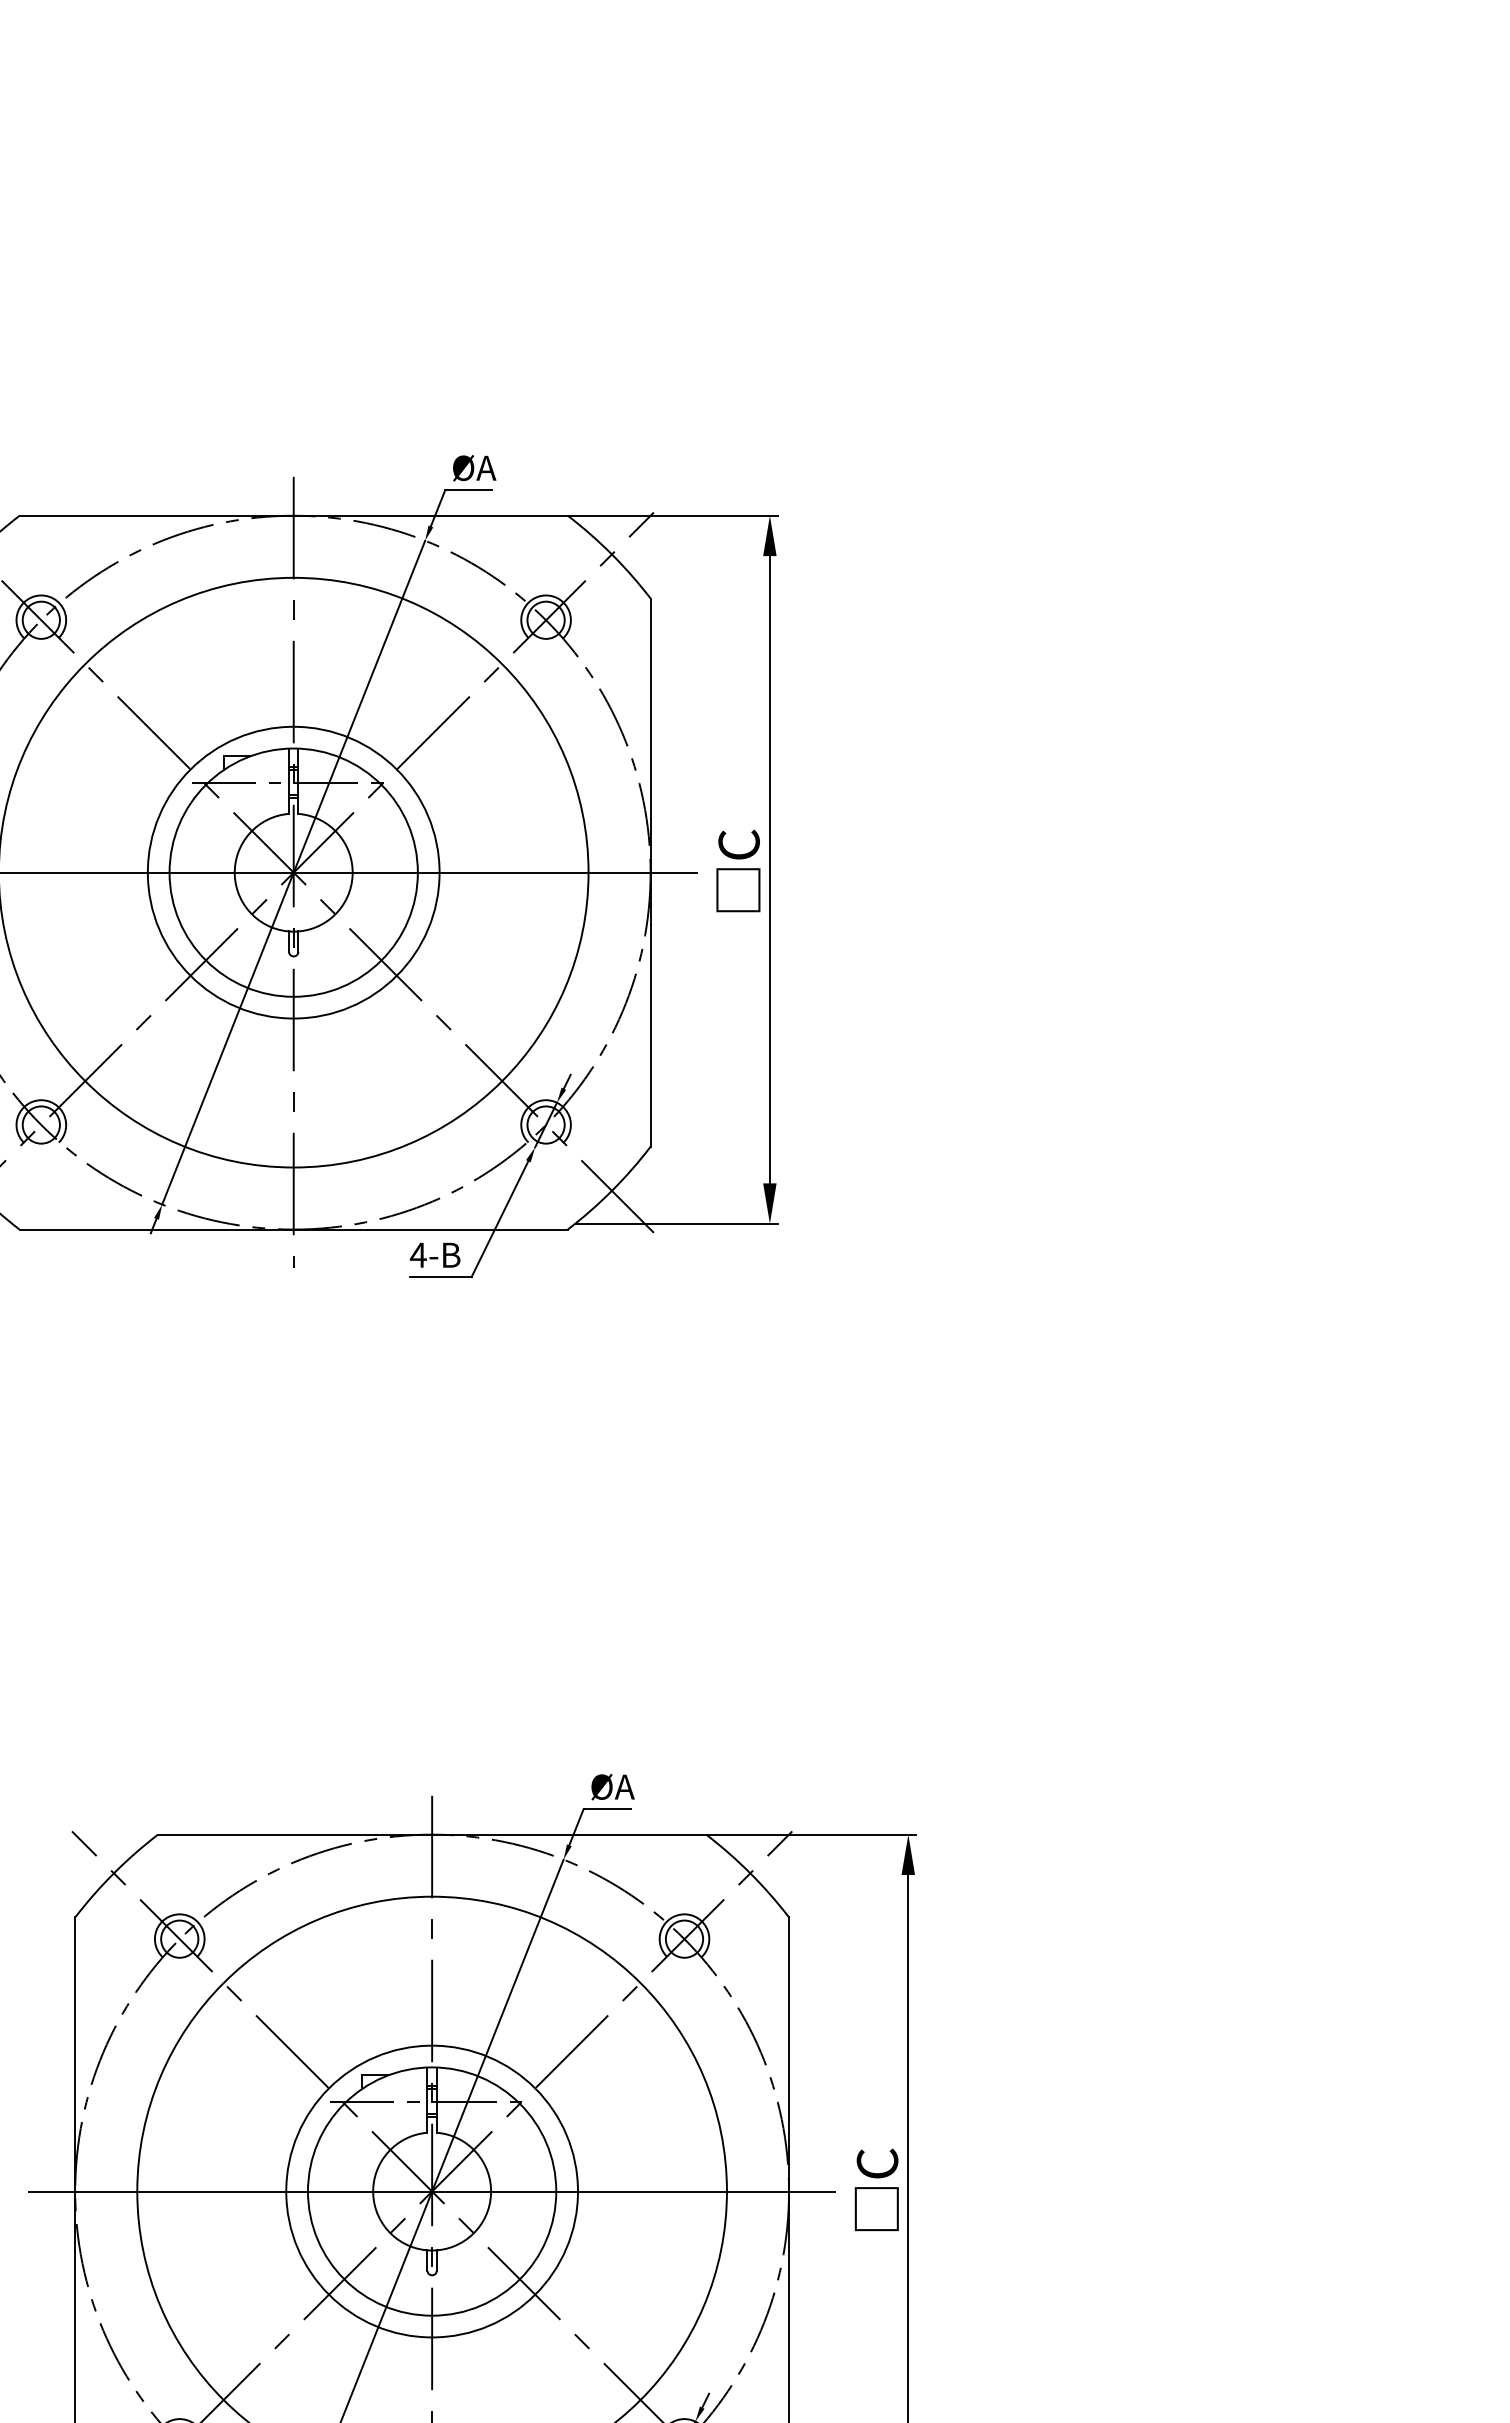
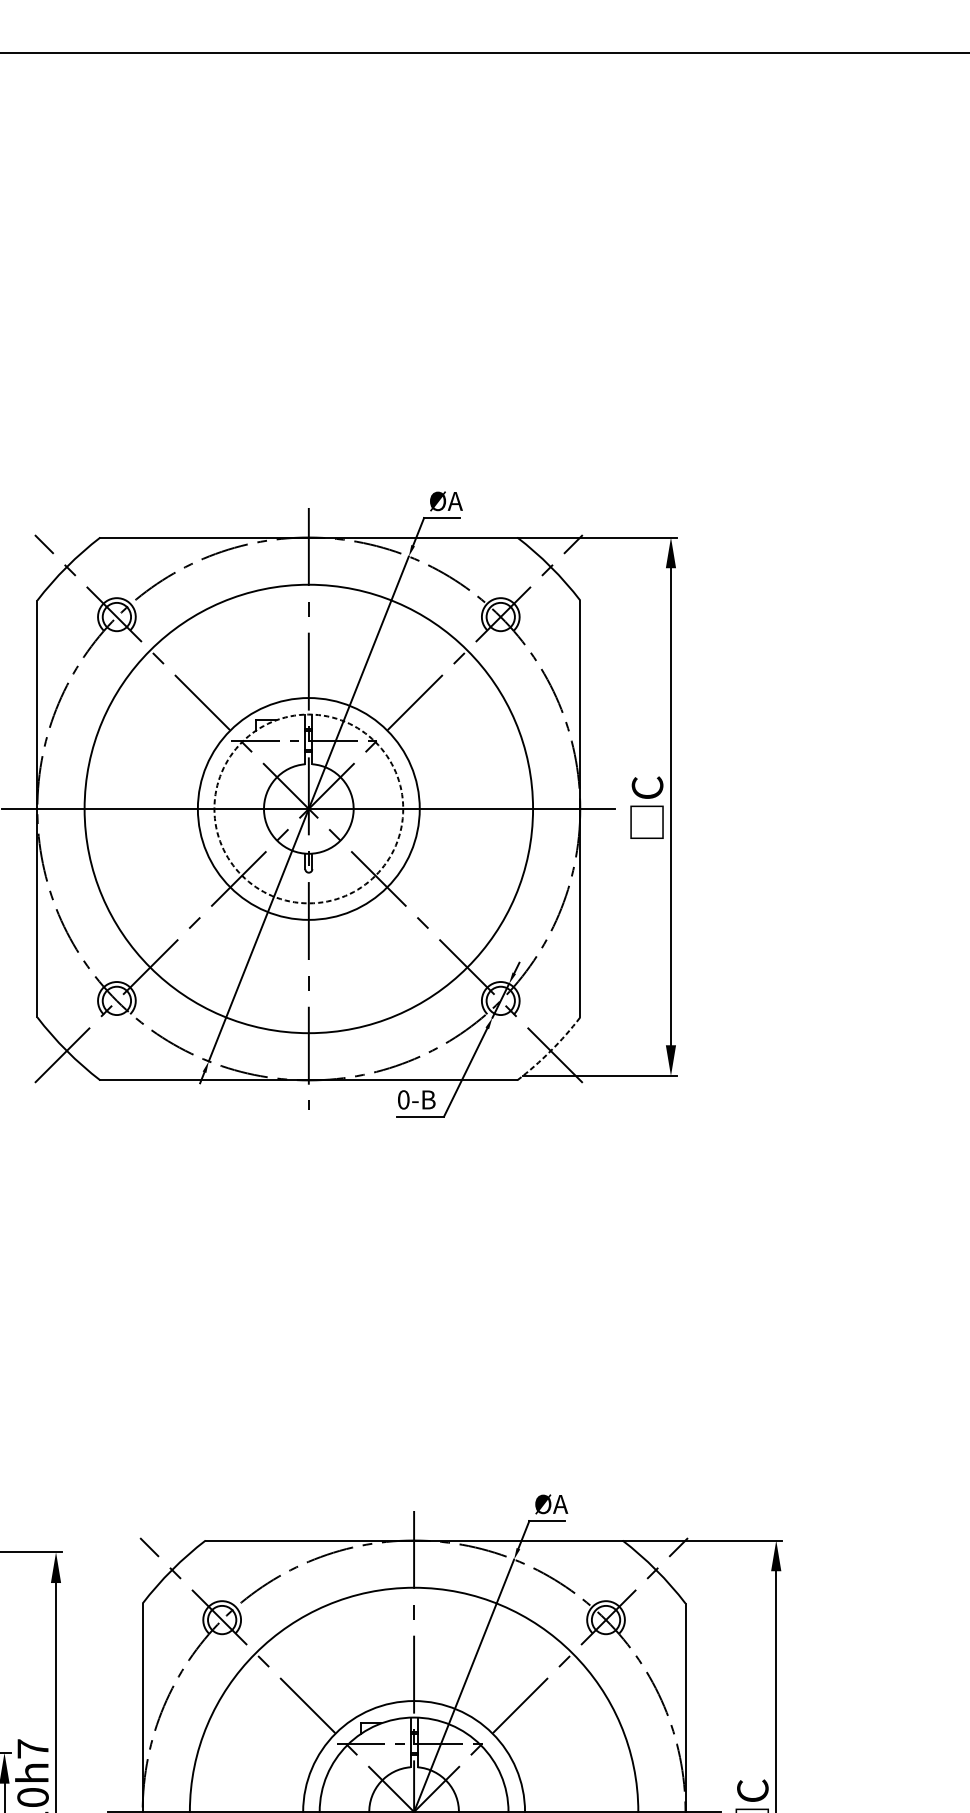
circle: (293, 872) -> (308, 808), solid -> dashed
arc: (611, 1190) -> (550, 1050), solid -> dashed
text: (417, 1255) -> (402, 1100), 4-B -> 0-B

